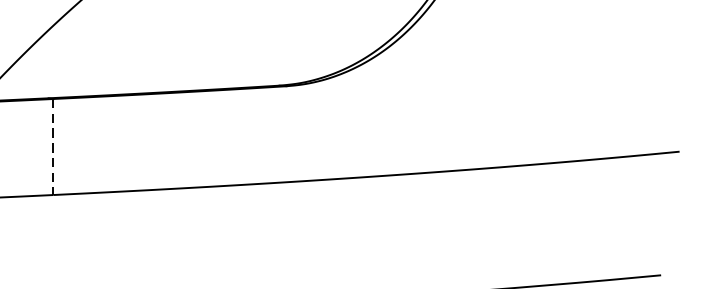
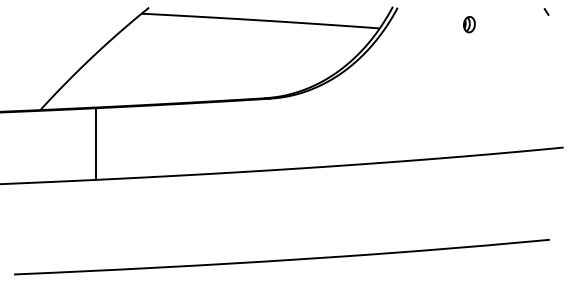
line: (53, 147) -> (96, 144), dashed -> solid

